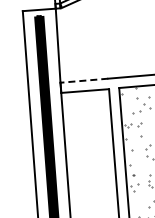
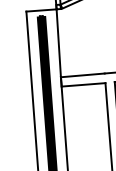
line: (84, 80) -> (82, 75), dashed -> solid

